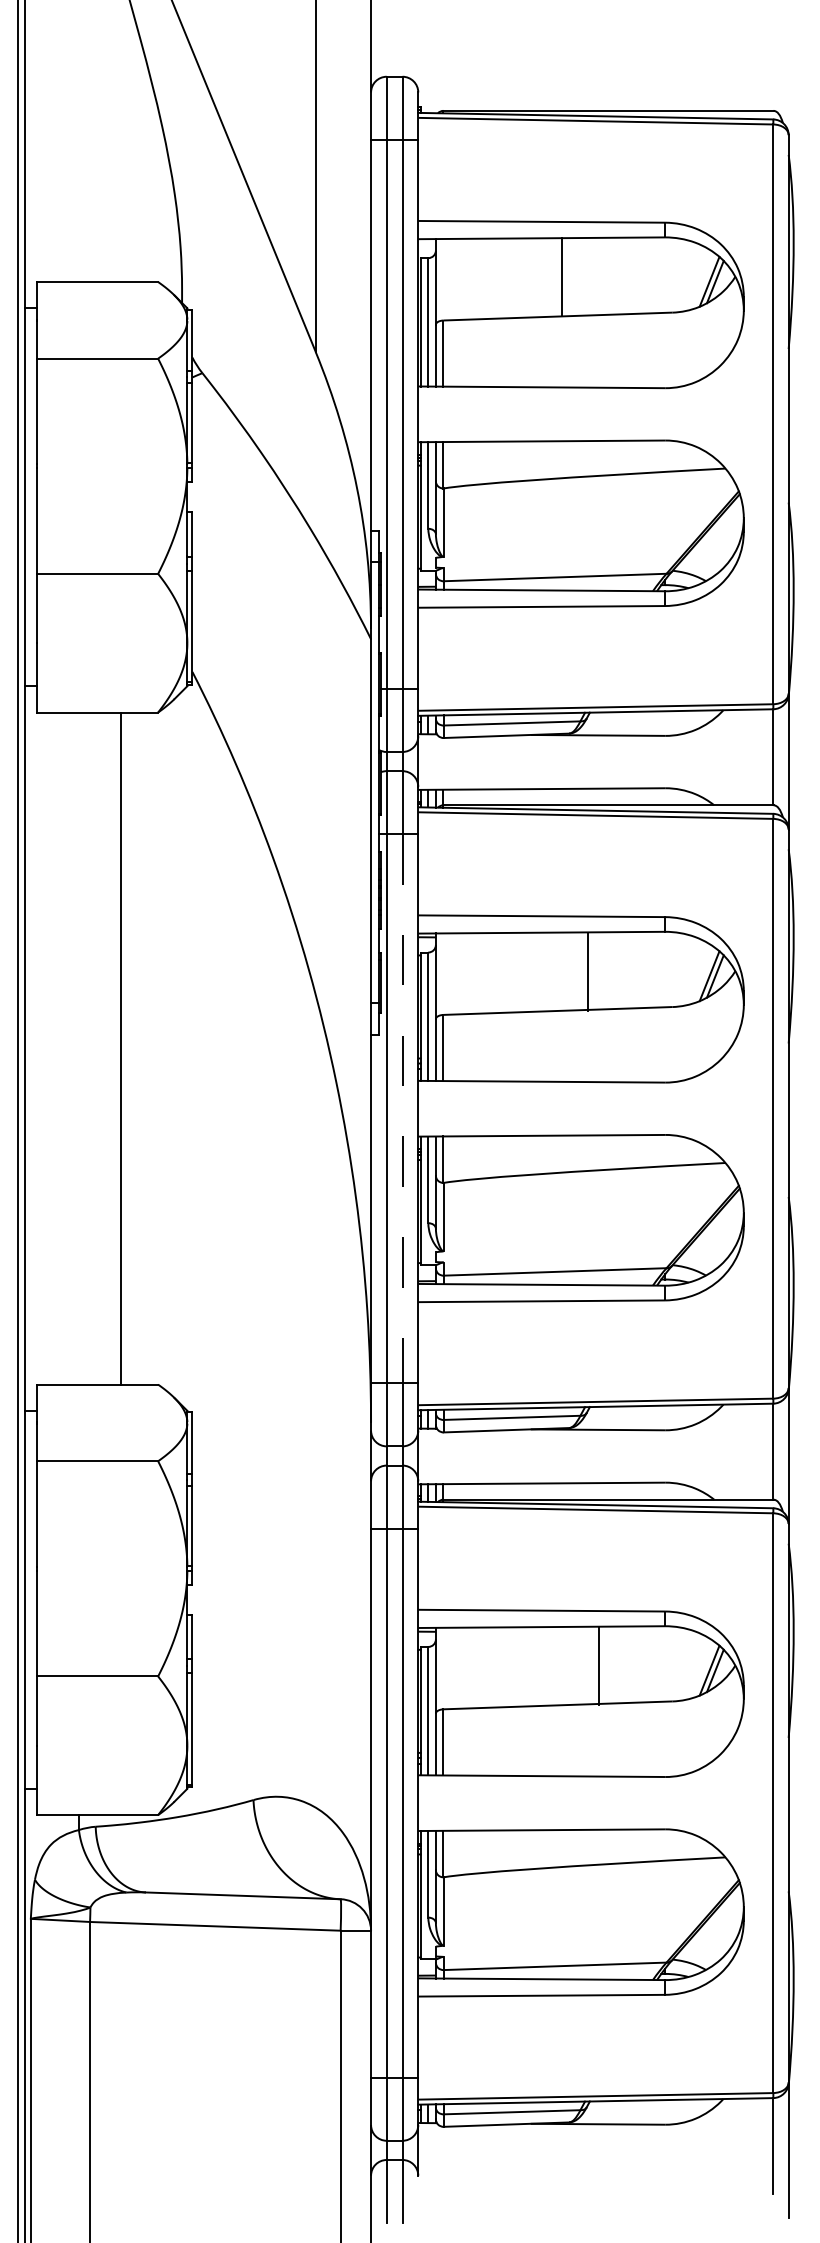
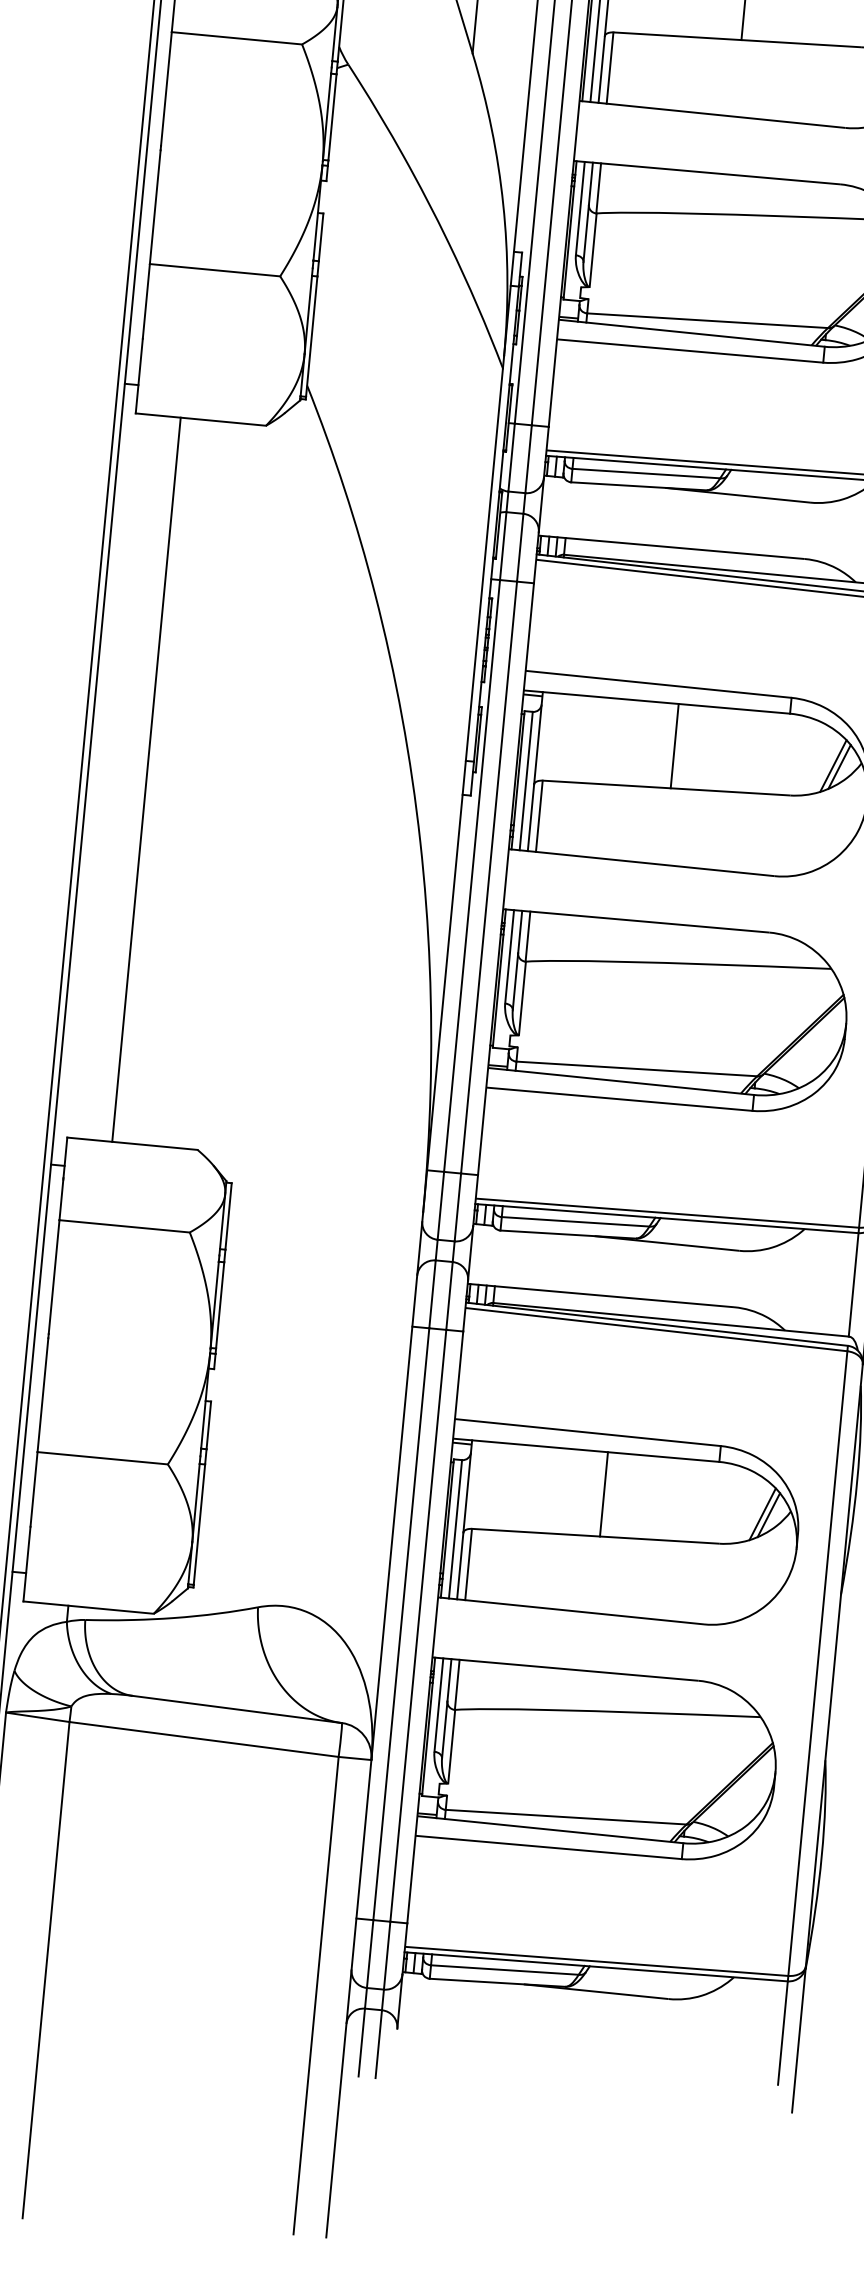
line: (587, 971) -> (674, 745), moved
line: (120, 1048) -> (146, 779), moved
line: (402, 1108) -> (489, 877), dashed -> solid
line: (598, 1665) -> (603, 1493), moved

